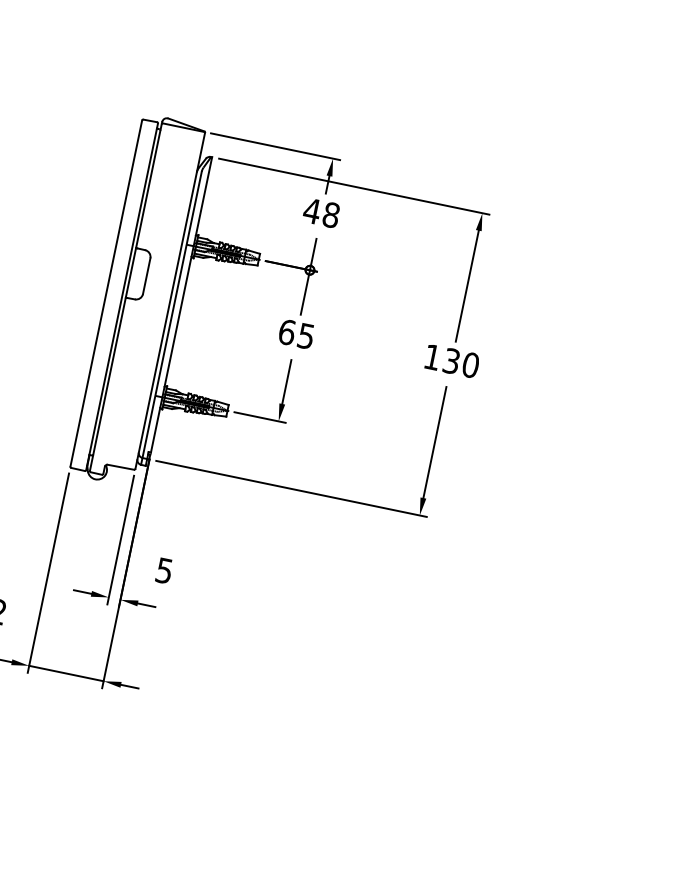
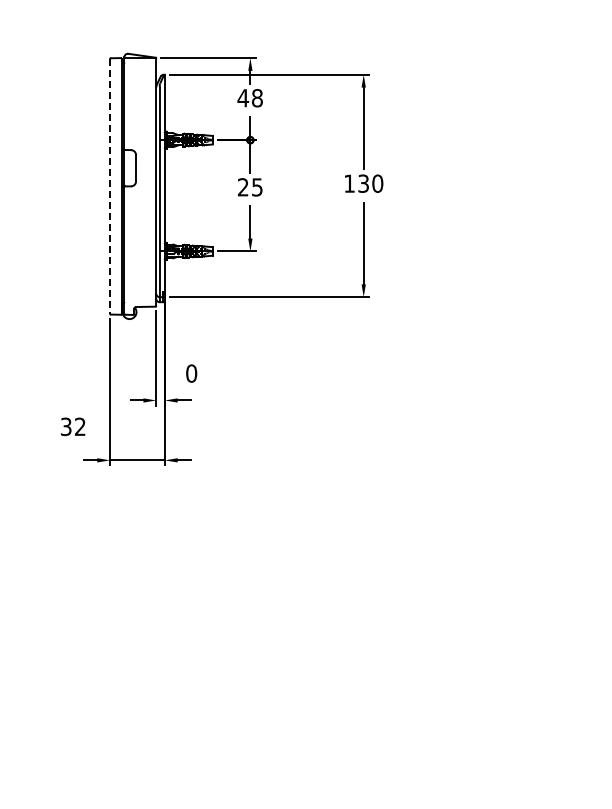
line: (106, 293) -> (110, 186), solid -> dashed
text: (285, 332) -> (242, 187), 65 -> 25
text: (164, 570) -> (191, 373), 5 -> 0

